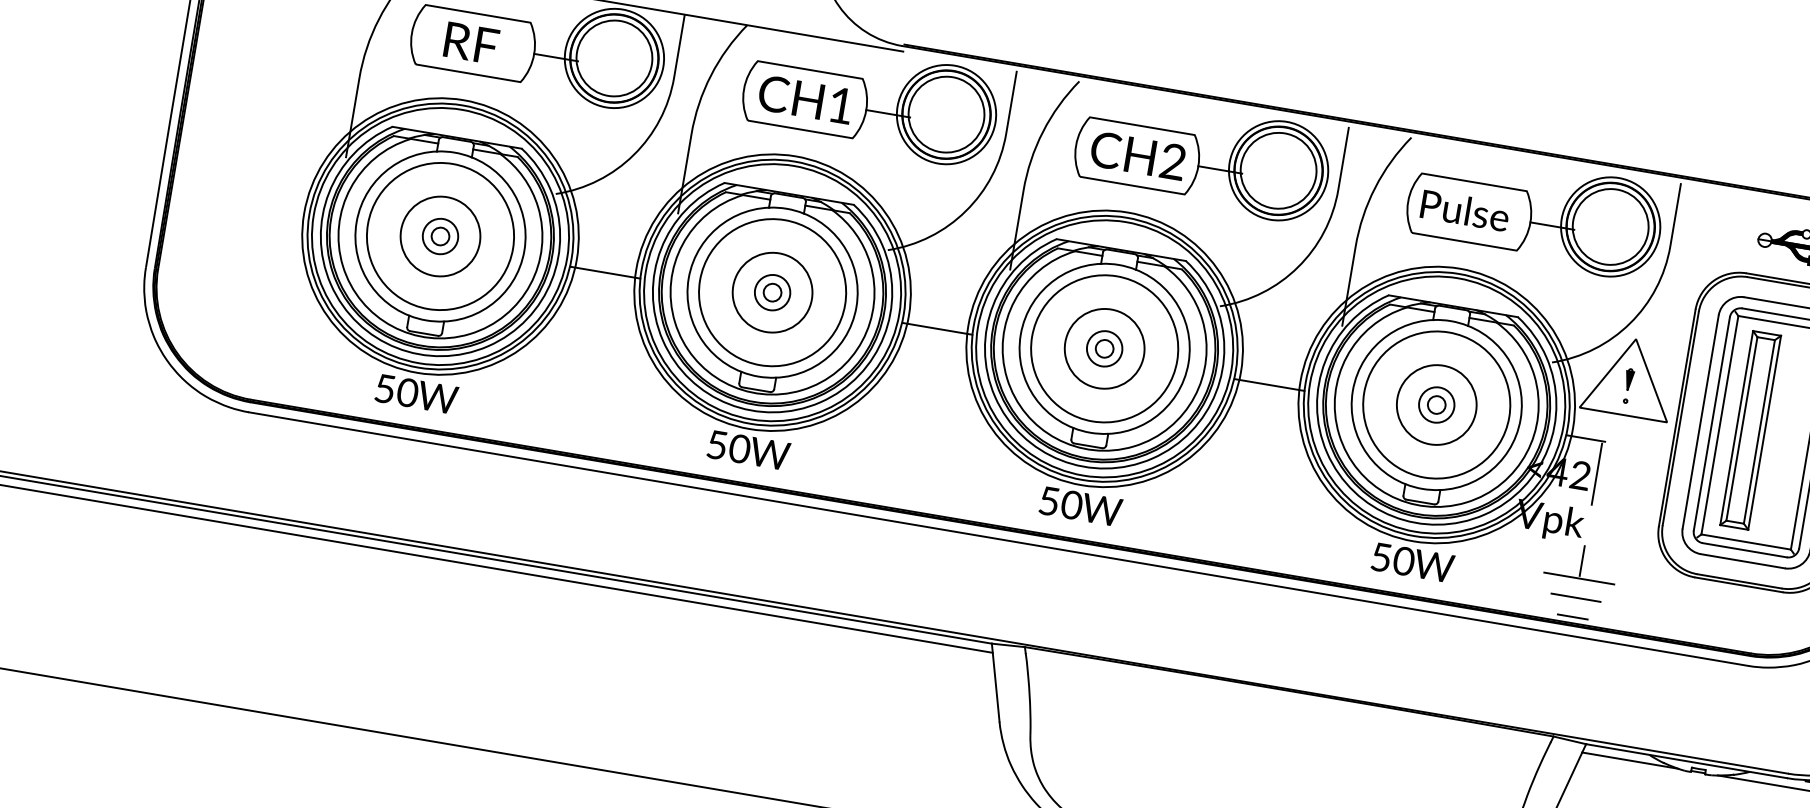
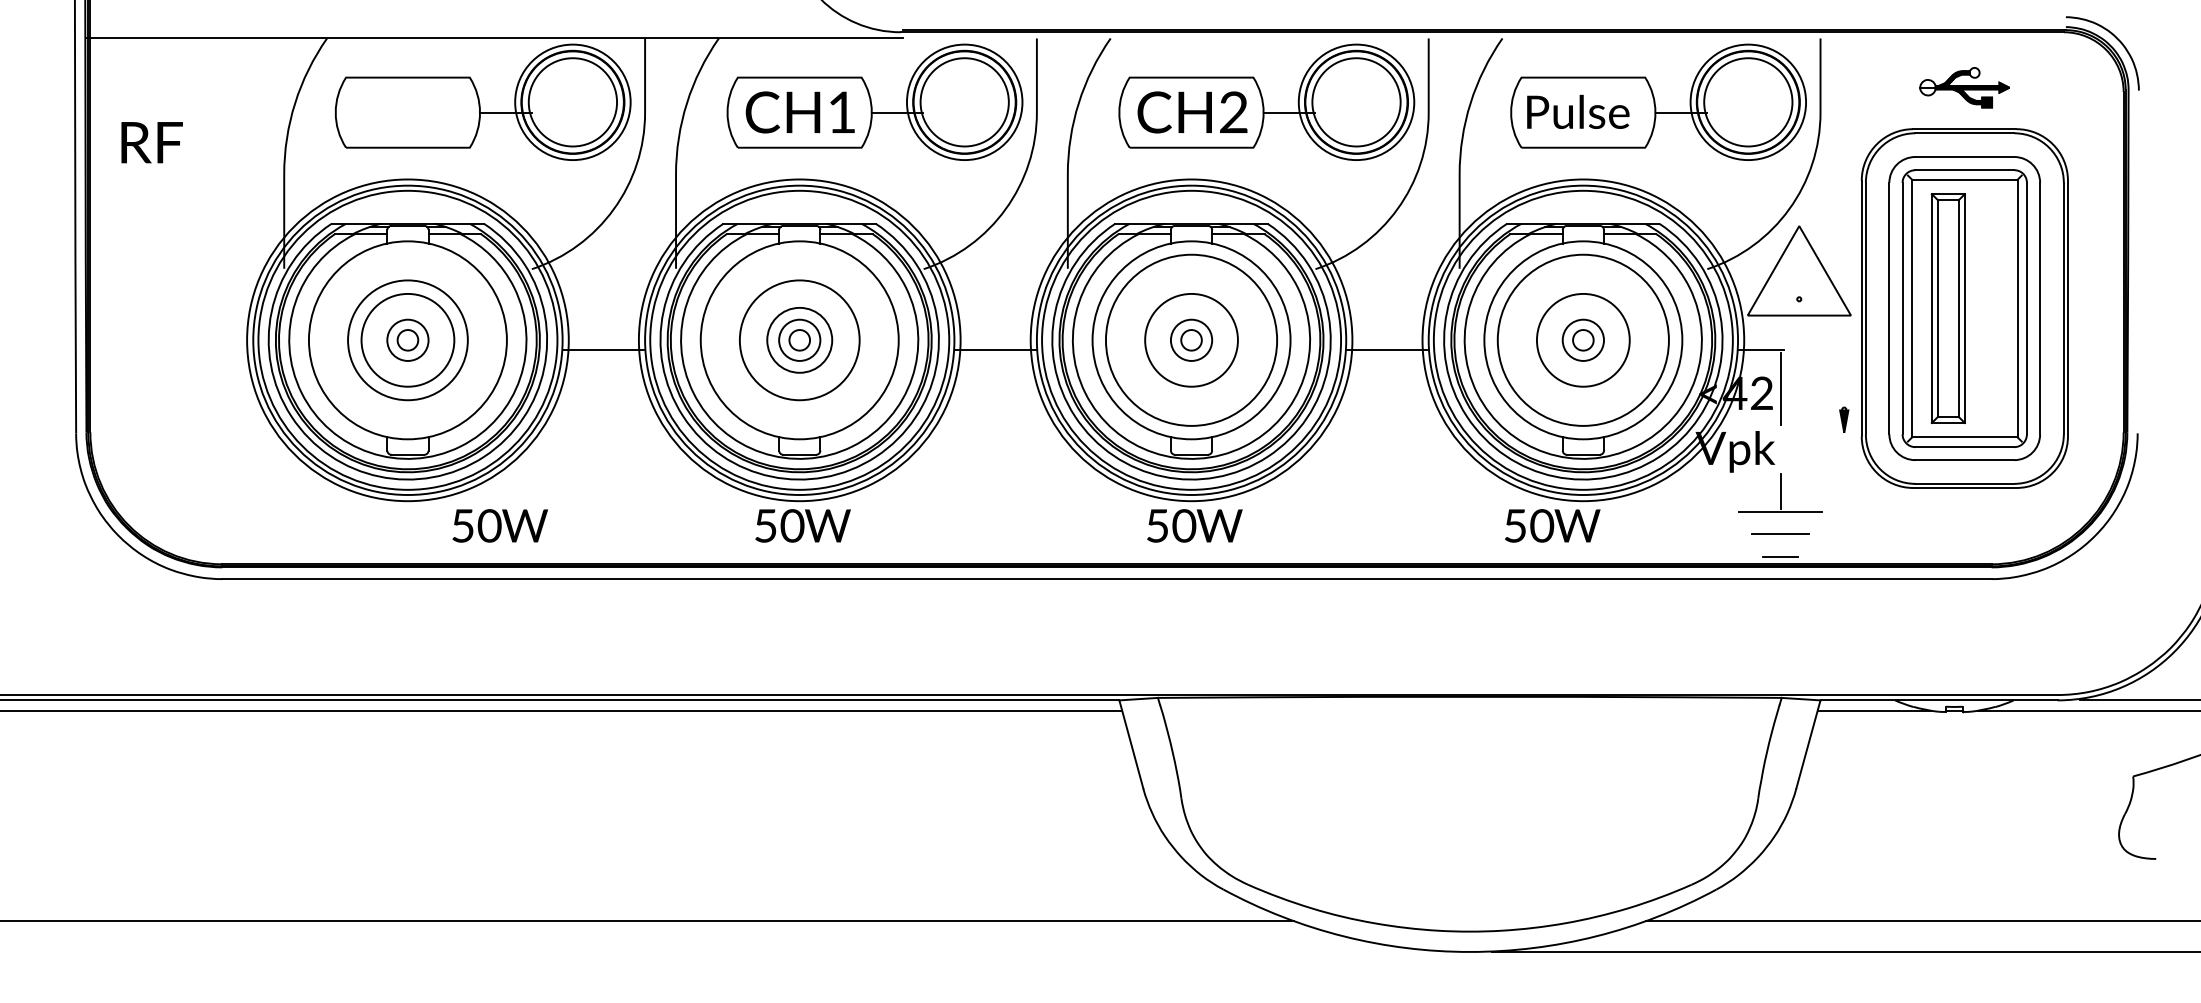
text: (471, 43) -> (151, 142), moved
circle: (440, 235) -> (407, 339), size x0.7
circle: (772, 291) -> (799, 339), size x0.7
circle: (772, 291) -> (799, 339), size x0.7
part: (1629, 379) -> (1844, 419), moved
text: (416, 393) -> (499, 525), moved
text: (1412, 562) -> (1552, 525), moved

